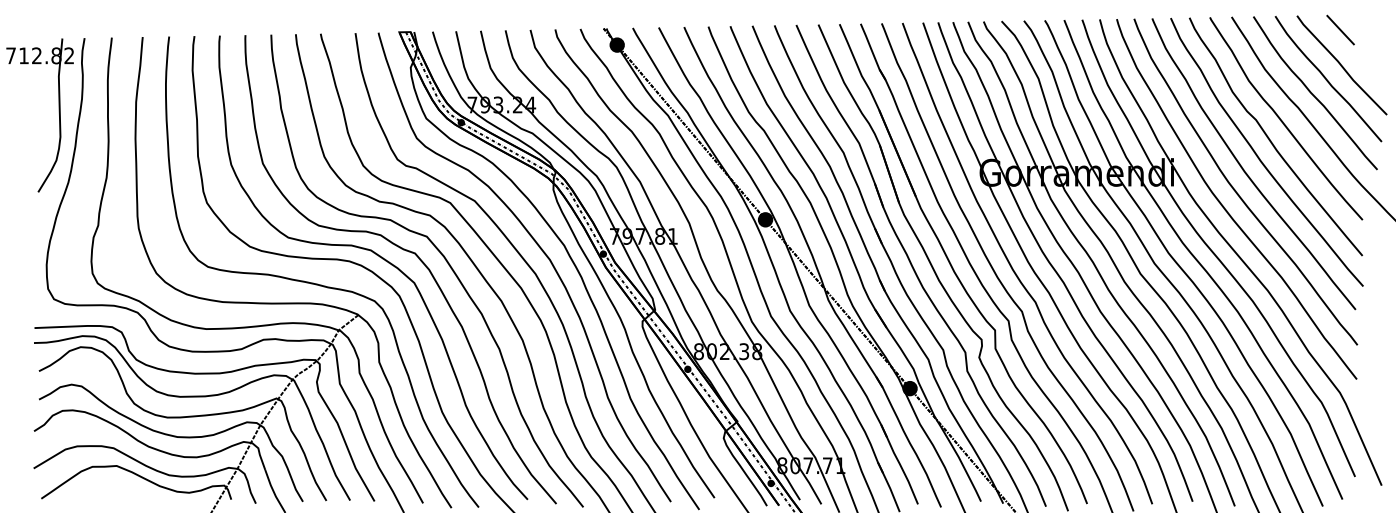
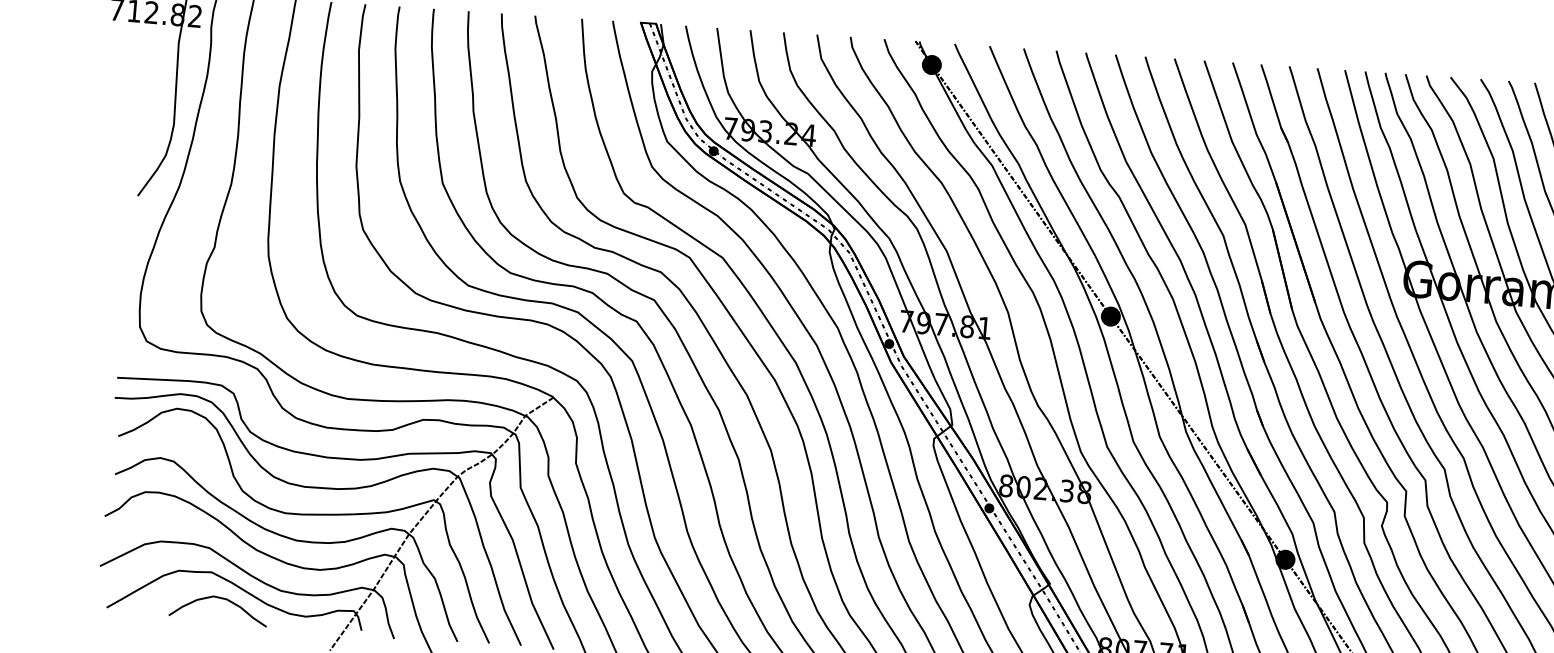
curve: (124, 485) -> (219, 599), added

